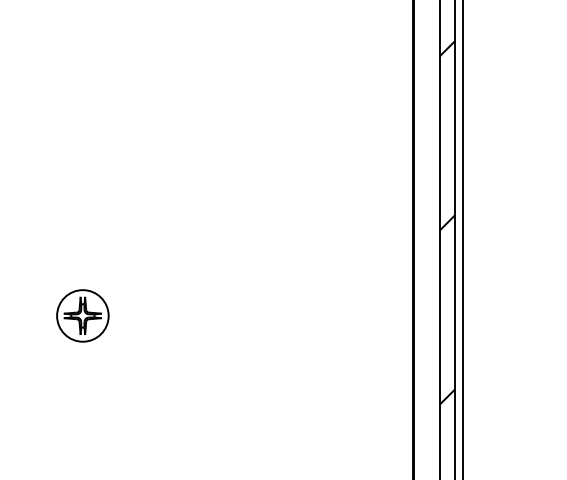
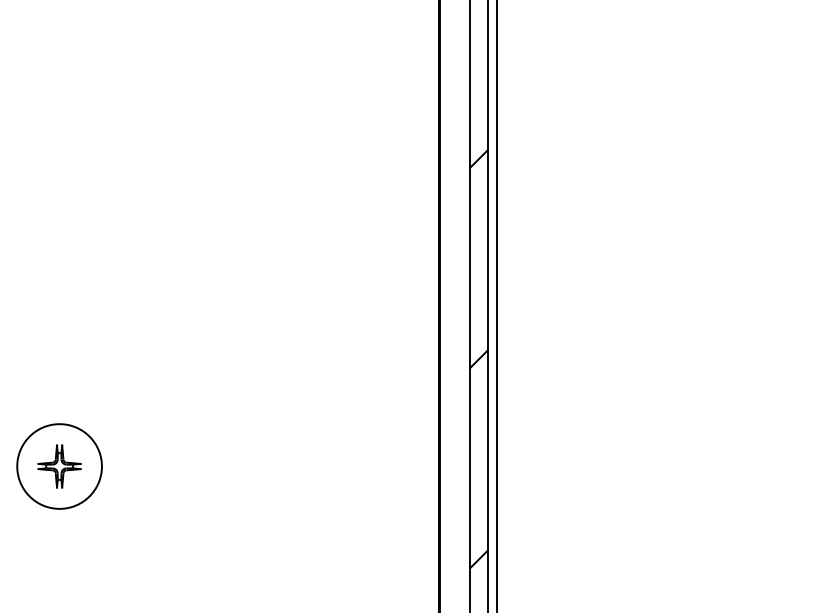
circle: (82, 315) -> (59, 466), size x1.43

